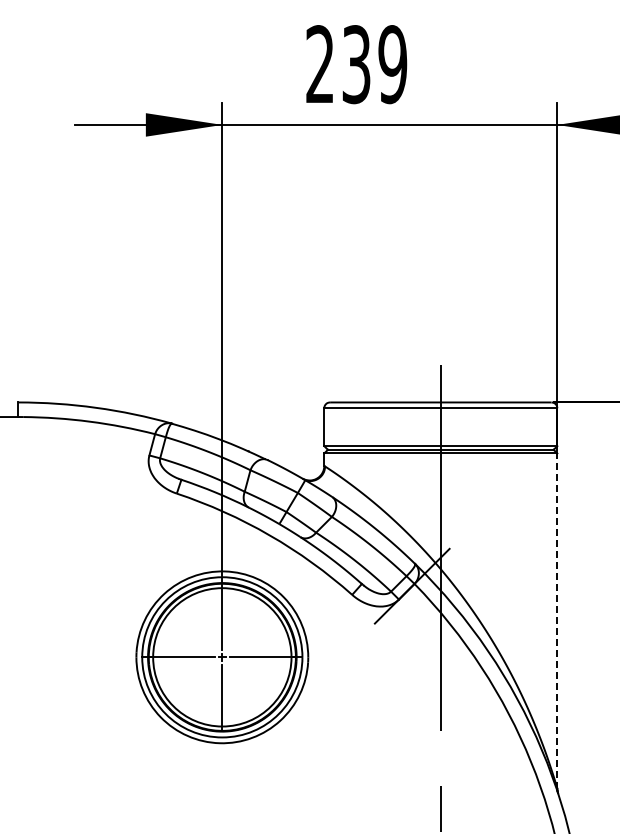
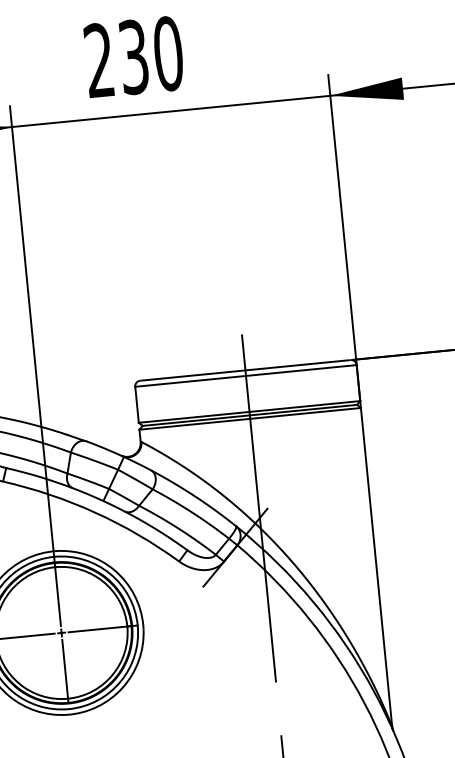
text: (392, 64) -> (168, 53), 239 -> 230
line: (557, 621) -> (376, 567), dashed -> solid

